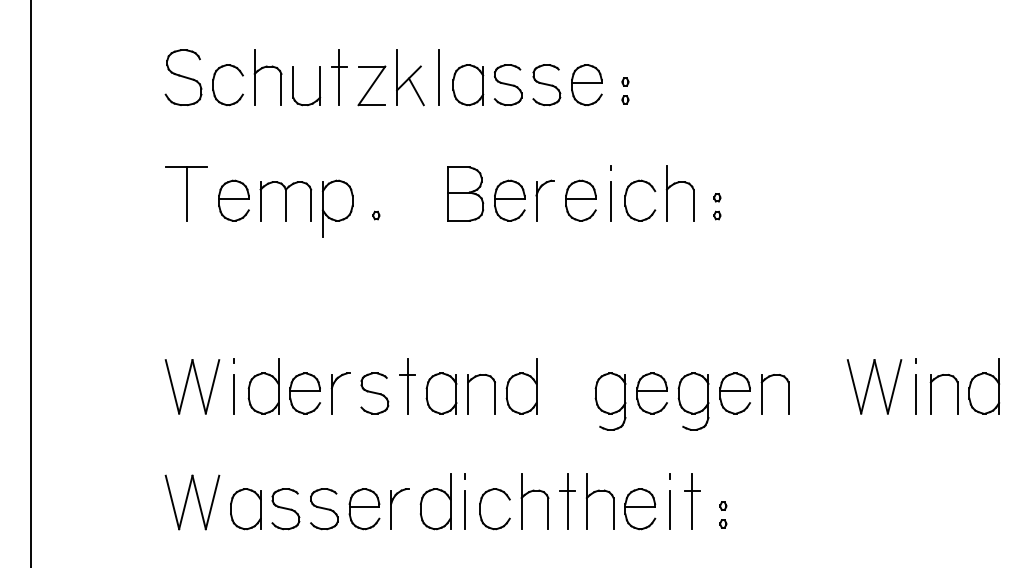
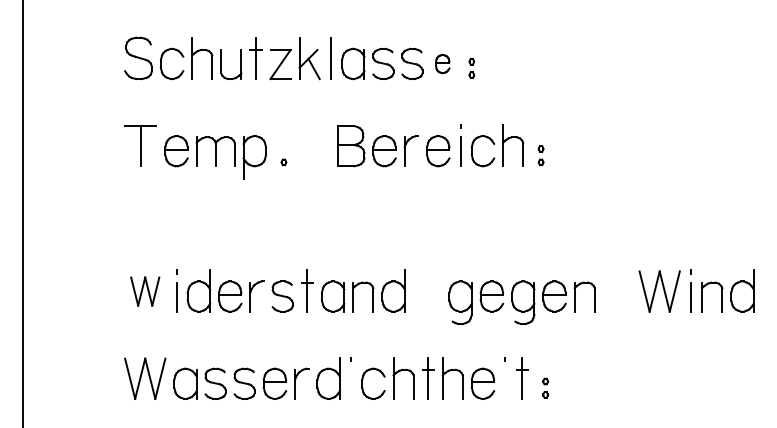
part: (586, 85) -> (442, 64), size x0.6
part: (192, 386) -> (145, 291), size x0.7
line: (465, 509) -> (351, 384), removed
line: (669, 509) -> (505, 384), removed

